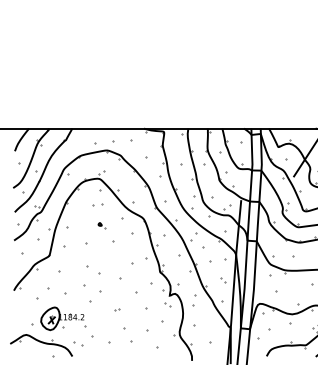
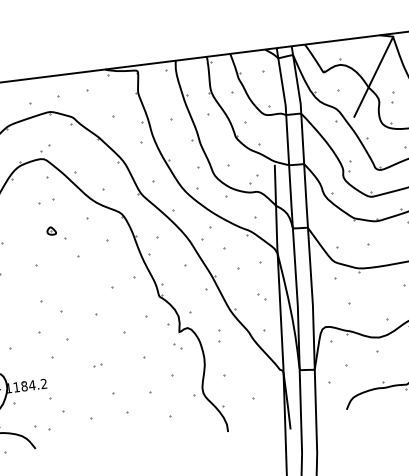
part: (101, 225) -> (56, 233), size x1.67
part: (193, 301) -> (218, 336), size x0.62

